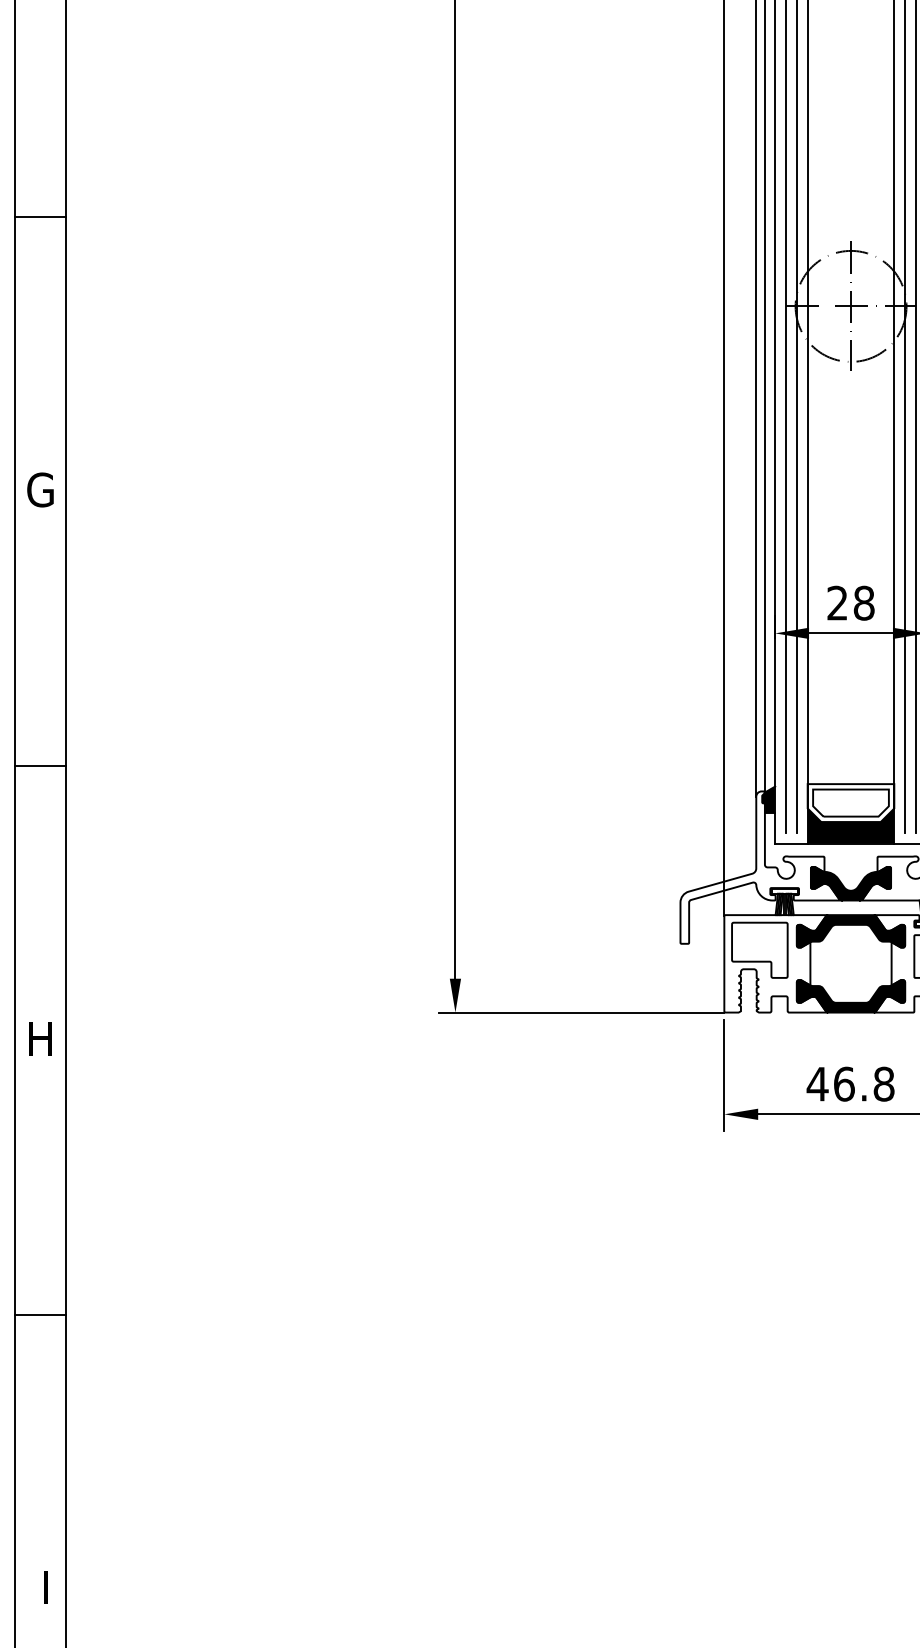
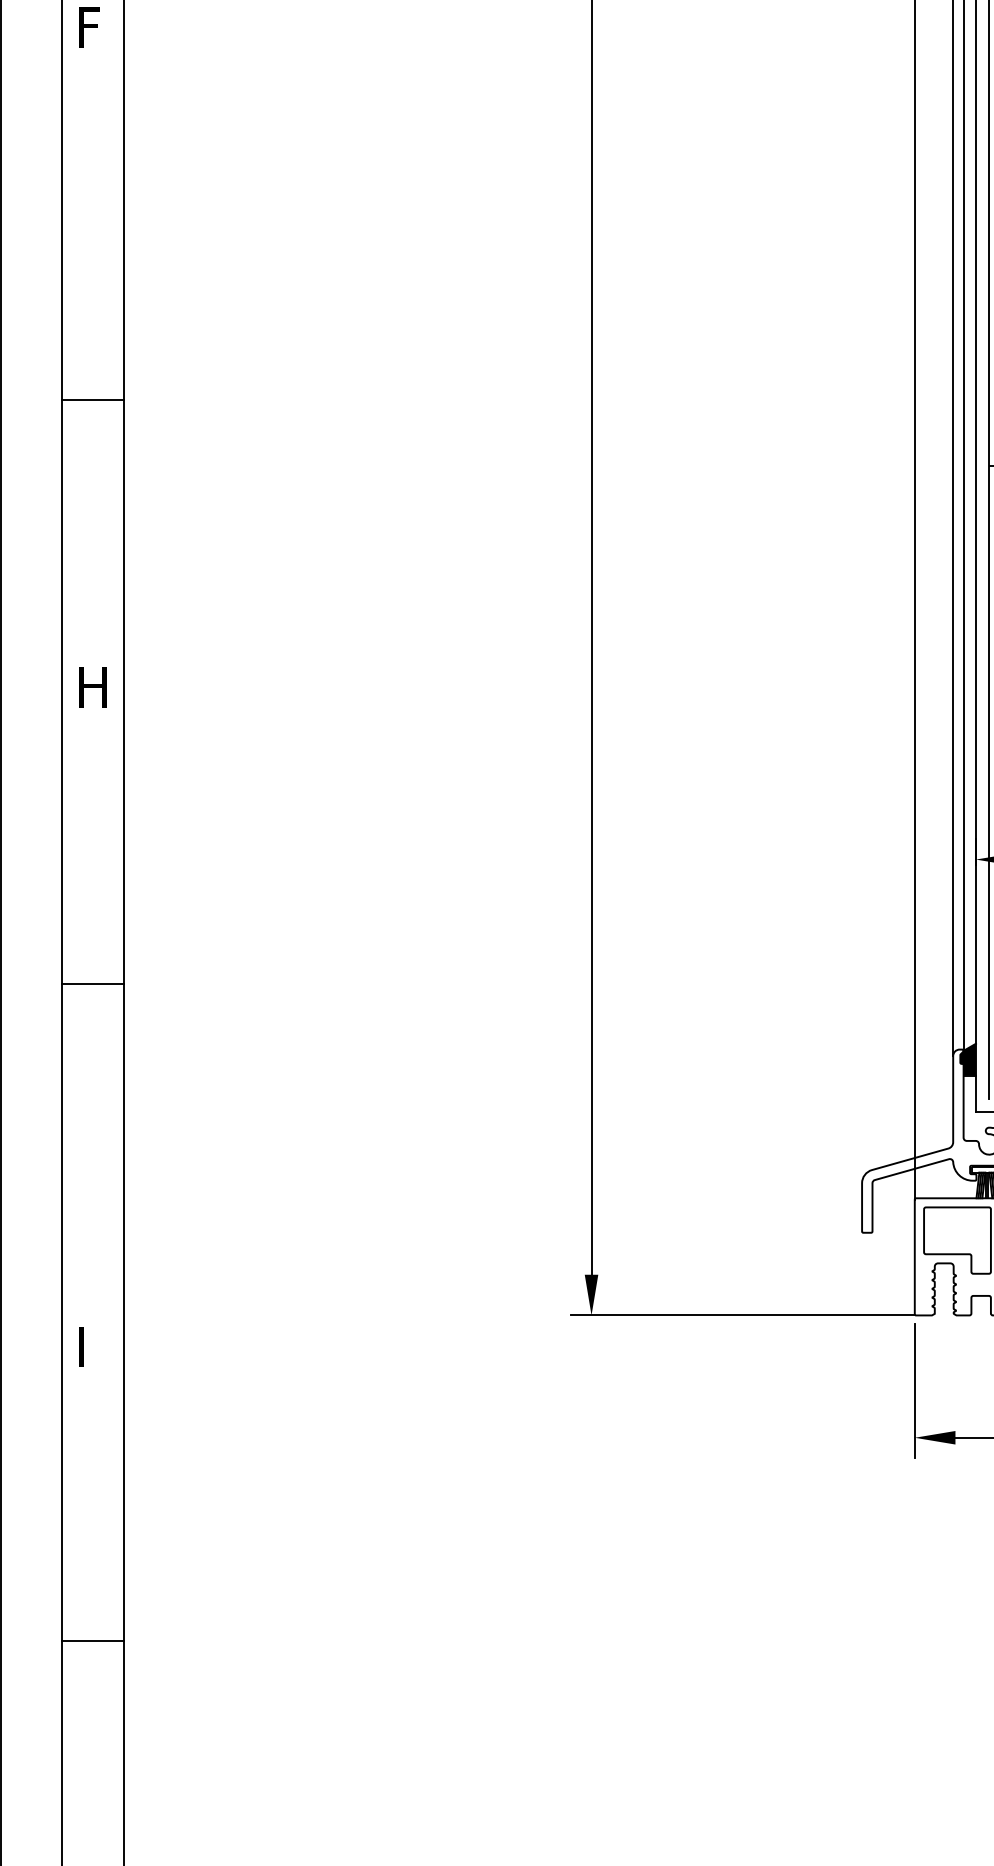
line: (40, 217) -> (92, 400), moved
text: (40, 489) -> (92, 686), G -> H
line: (40, 765) -> (92, 983), moved
text: (42, 1038) -> (95, 1346), H -> I
line: (40, 1314) -> (92, 1641), moved

